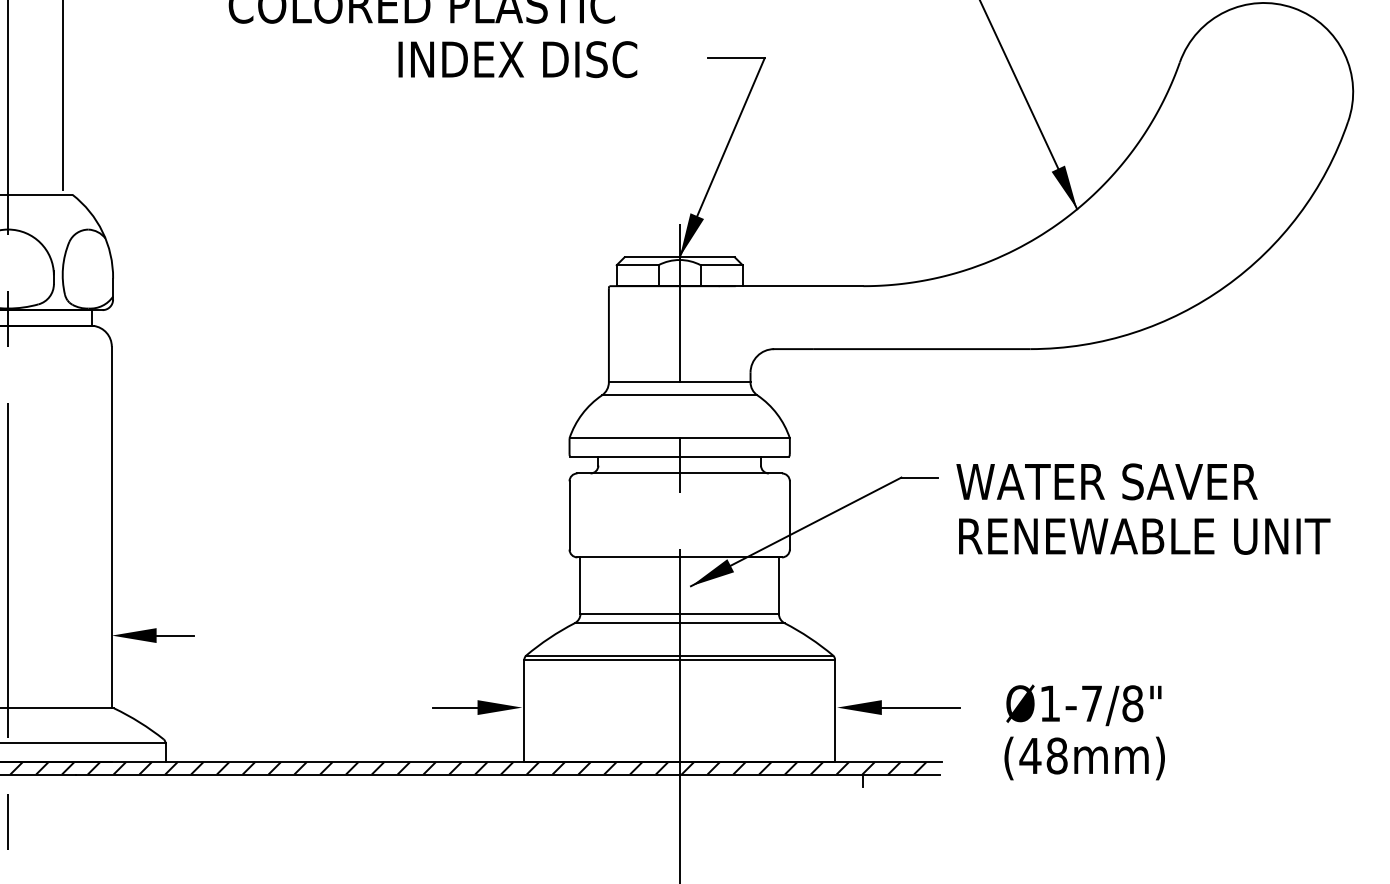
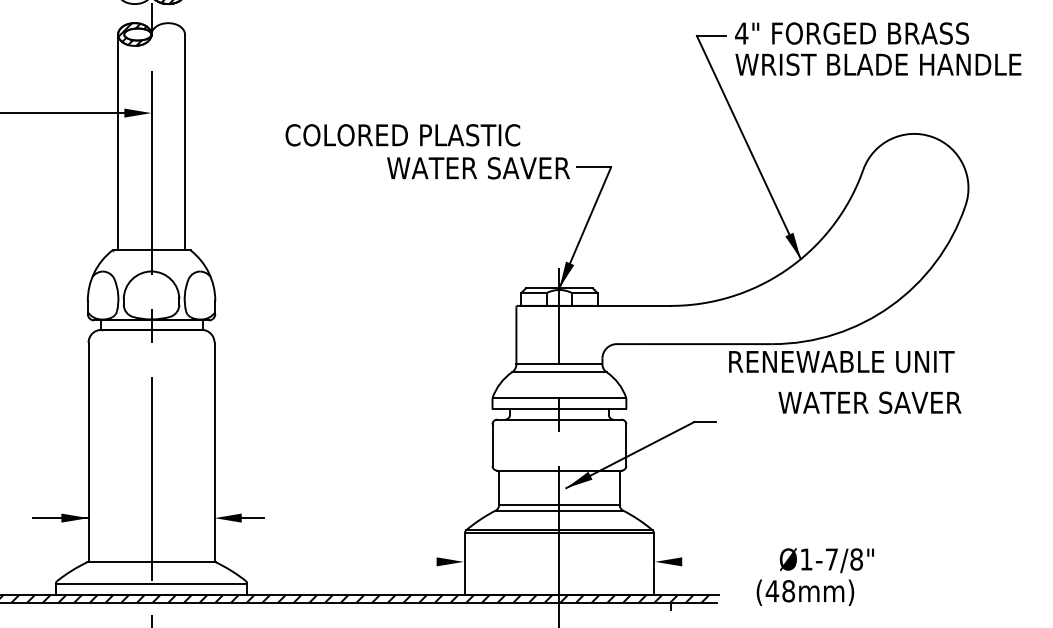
text: (546, 59) -> (478, 168), INDEX DISC -> WATER SAVER
text: (1106, 481) -> (869, 402), moved
text: (1144, 537) -> (841, 362), moved
text: (1083, 705) -> (826, 560), moved
line: (454, 707) -> (422, 561), removed
line: (920, 707) -> (705, 561), removed

